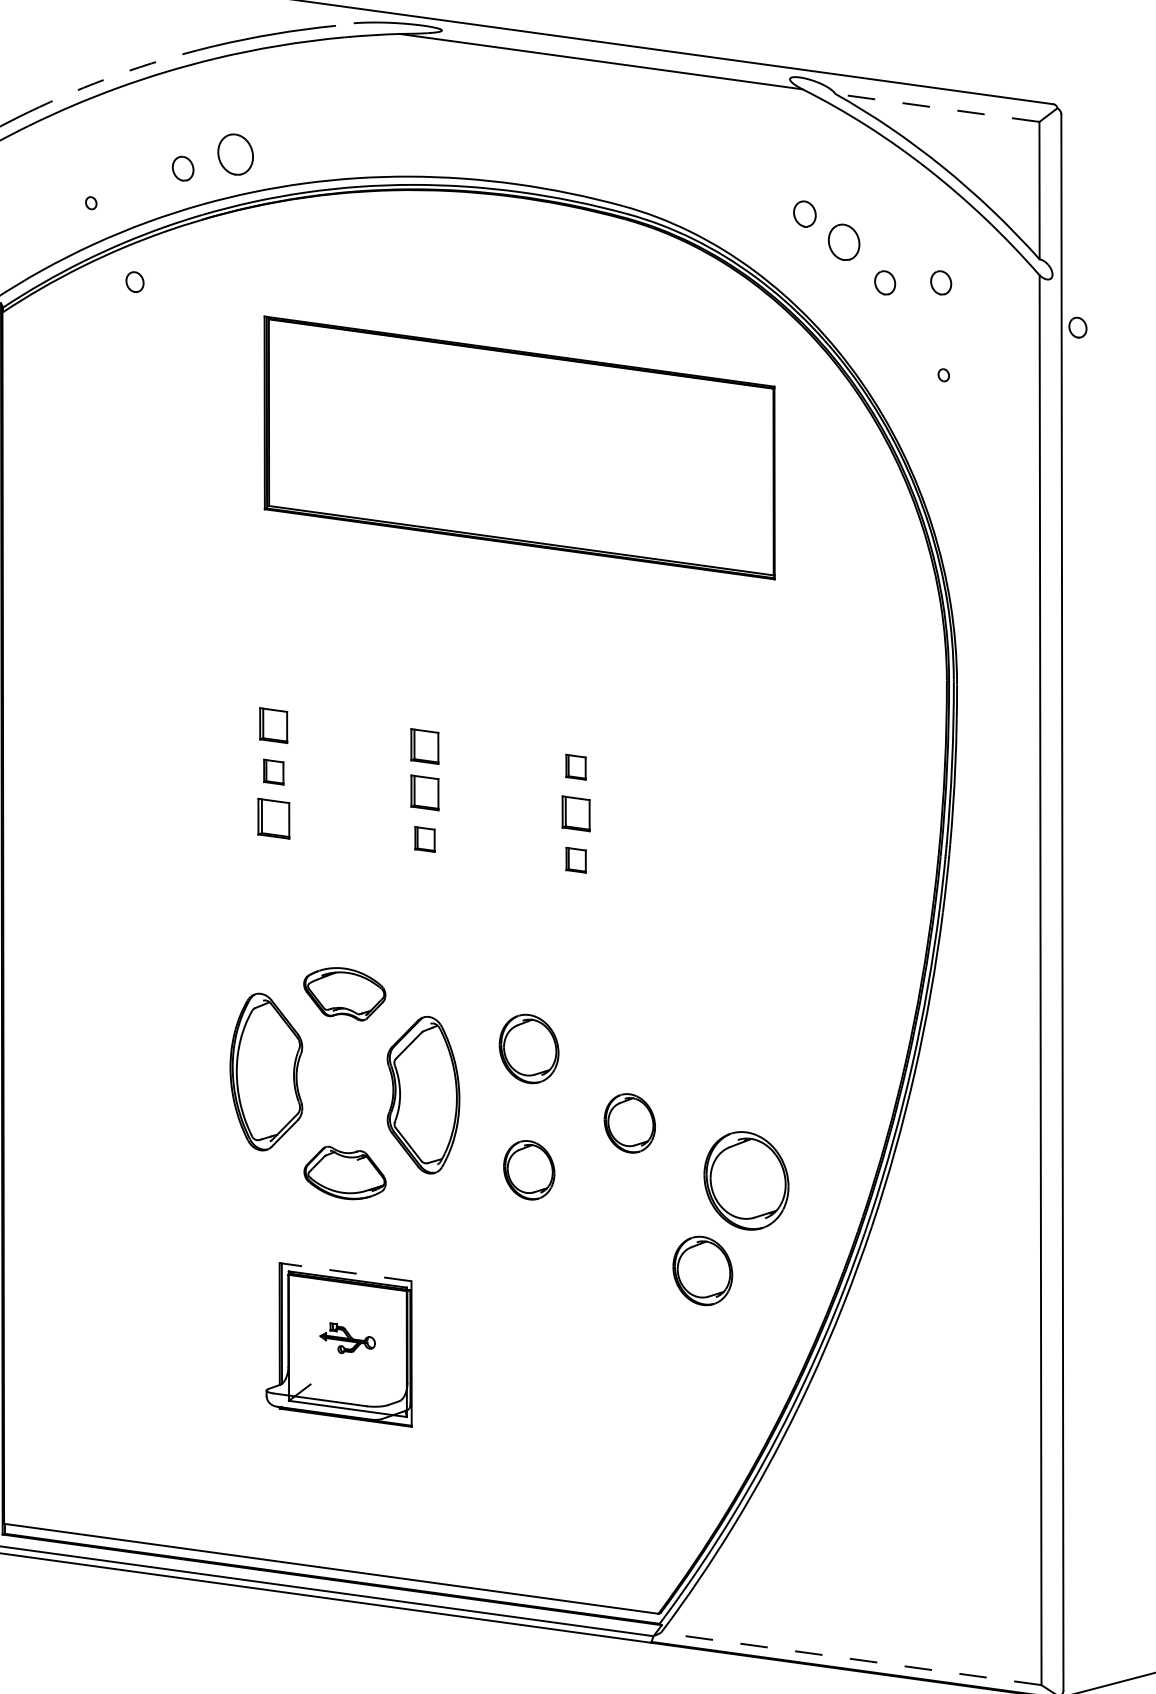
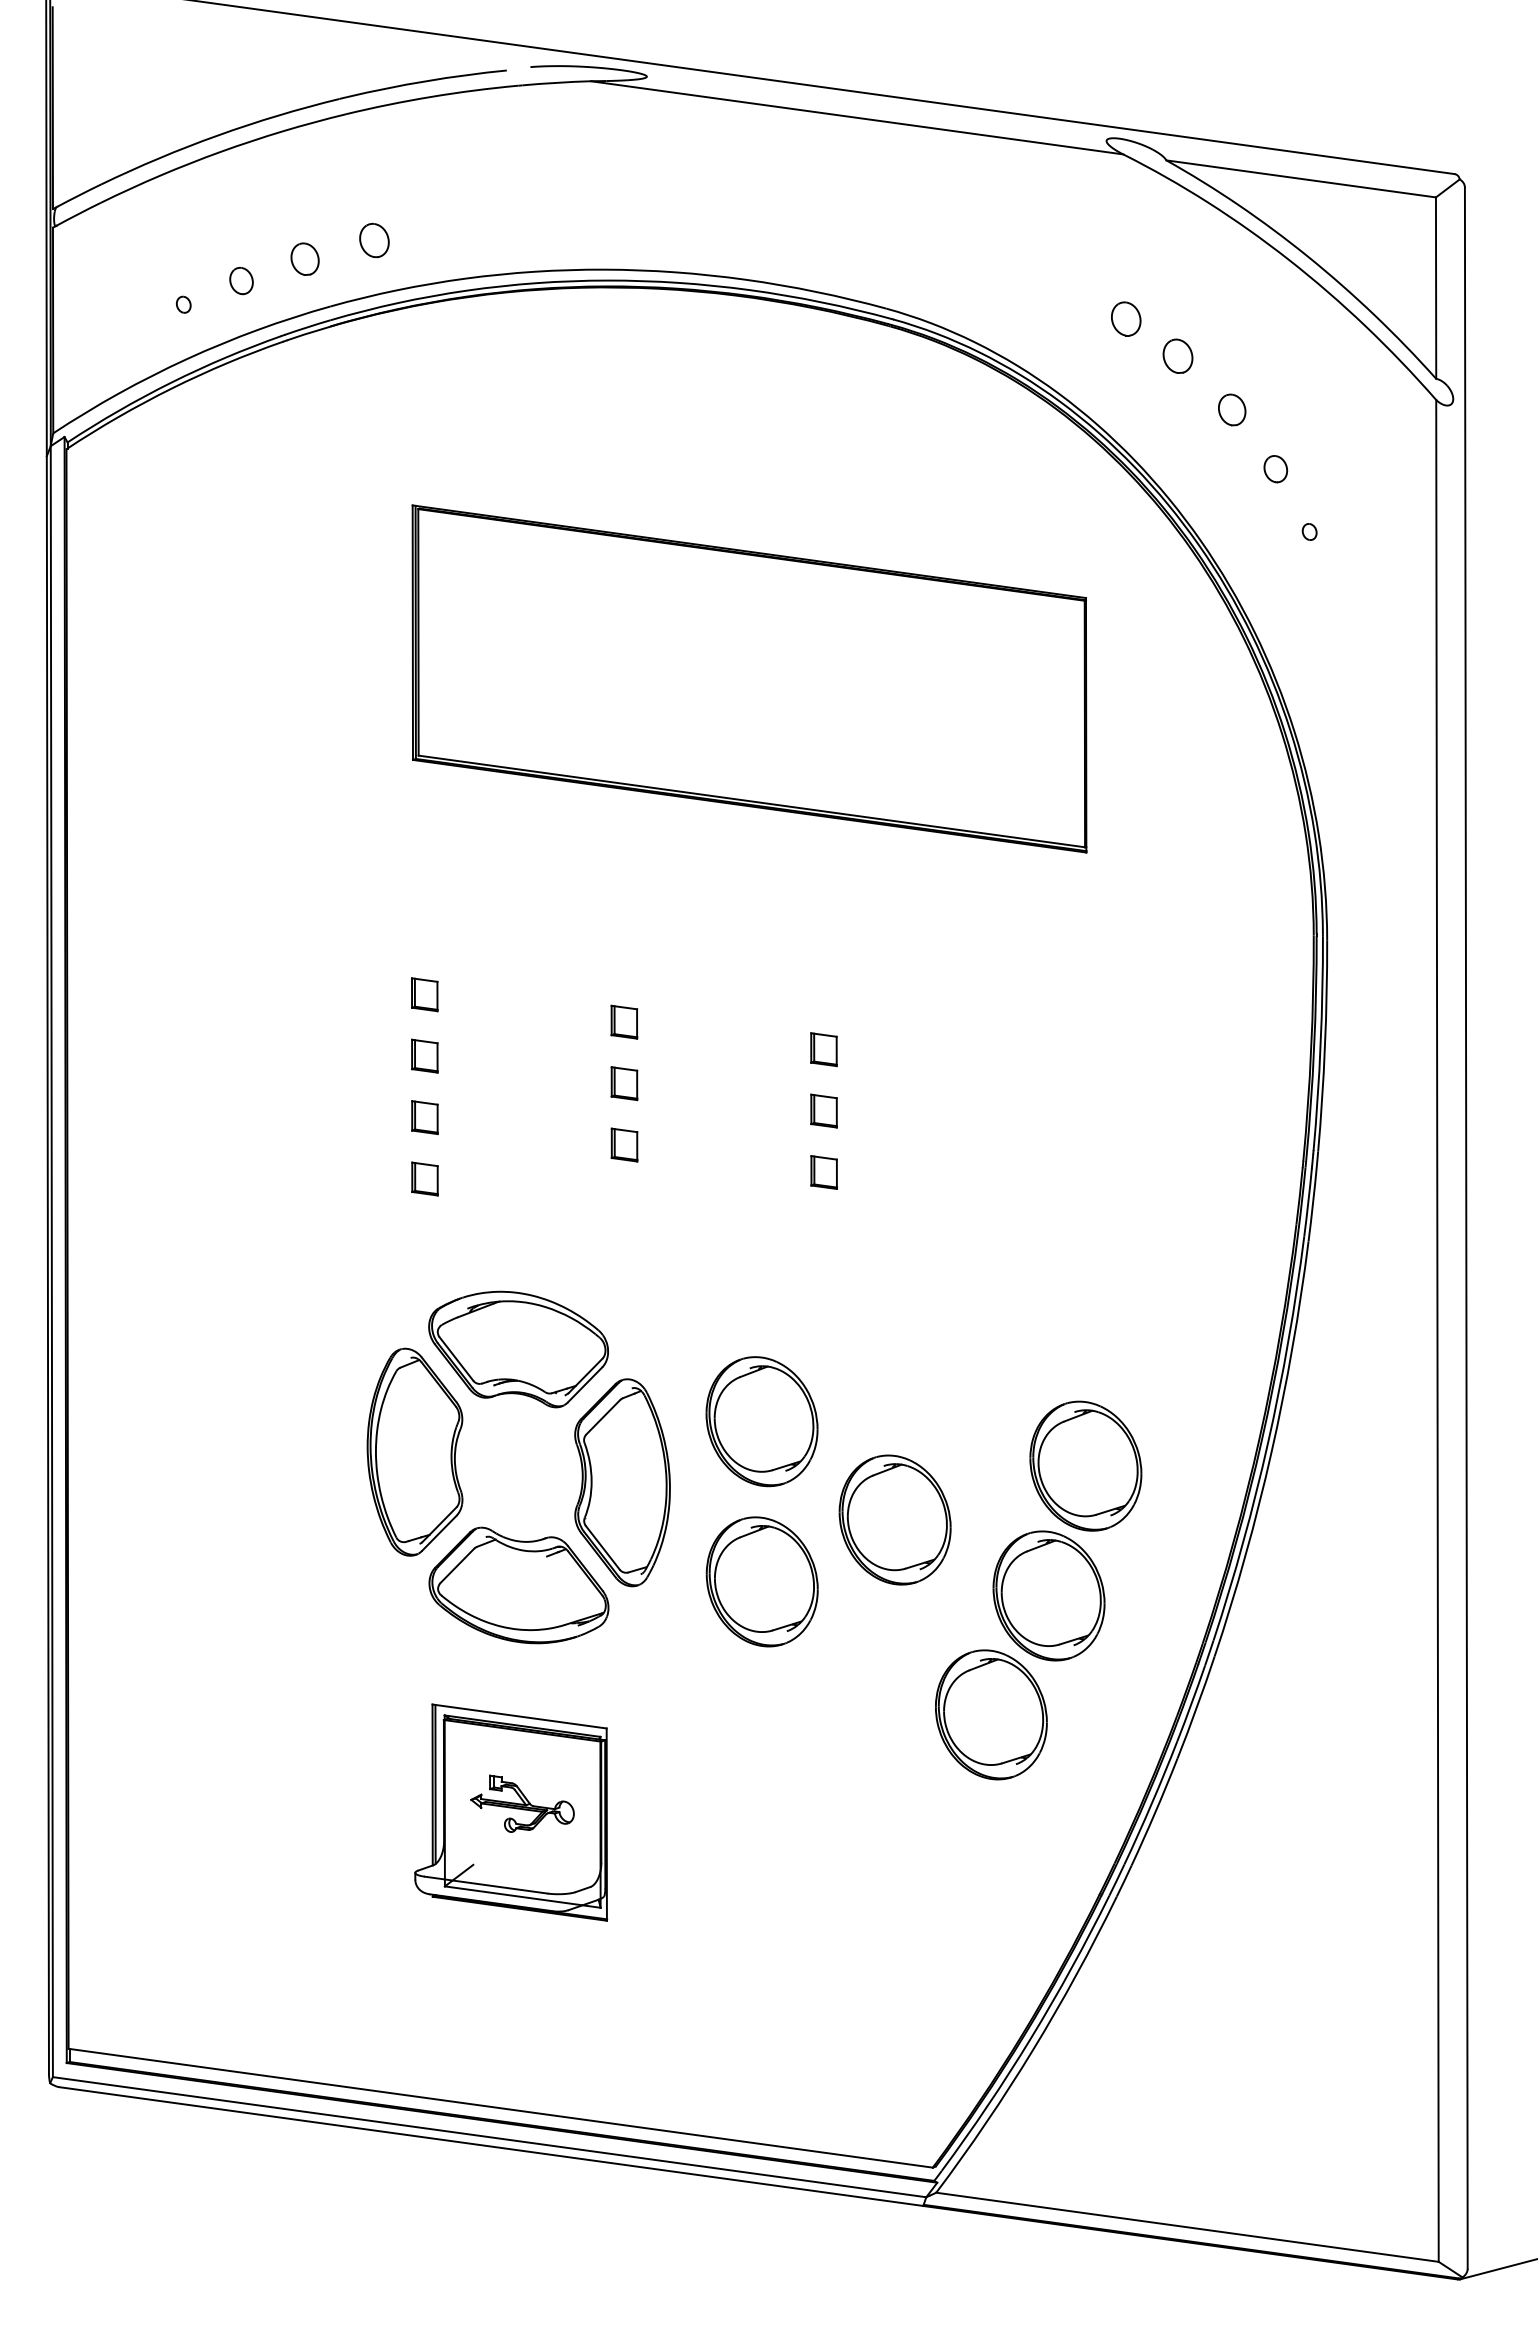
arc: (117, 75) -> (218, 135), dashed -> solid
line: (936, 107) -> (1300, 178), dashed -> solid
part: (235, 154) -> (374, 240), size x0.62
part: (843, 241) -> (1177, 355), size x0.71
part: (134, 281) -> (241, 280), moved
part: (941, 282) -> (1306, 409), removed
part: (1077, 327) -> (1275, 469), moved
part: (519, 447) -> (749, 678), moved
part: (273, 725) -> (424, 994), size x0.71
part: (425, 745) -> (624, 1021), size x0.71
part: (425, 792) -> (624, 1083), size x0.71
part: (575, 813) -> (823, 1110), size x0.71
part: (273, 818) -> (424, 1117), size x0.62
part: (273, 864) -> (424, 1178), added
part: (344, 994) -> (518, 1349), size x1.67
part: (528, 1048) -> (761, 1421), size x1.43
part: (774, 1082) -> (1085, 1465), added
part: (629, 1123) -> (894, 1519), size x1.67
part: (528, 1169) -> (761, 1581), size x1.67
part: (344, 1172) -> (518, 1585), size x1.67
part: (702, 1270) -> (991, 1714), size x1.43
line: (345, 1272) -> (519, 1716), dashed -> solid
part: (347, 1338) -> (522, 1803), size x1.43
line: (851, 1659) -> (1187, 2227), dashed -> solid

